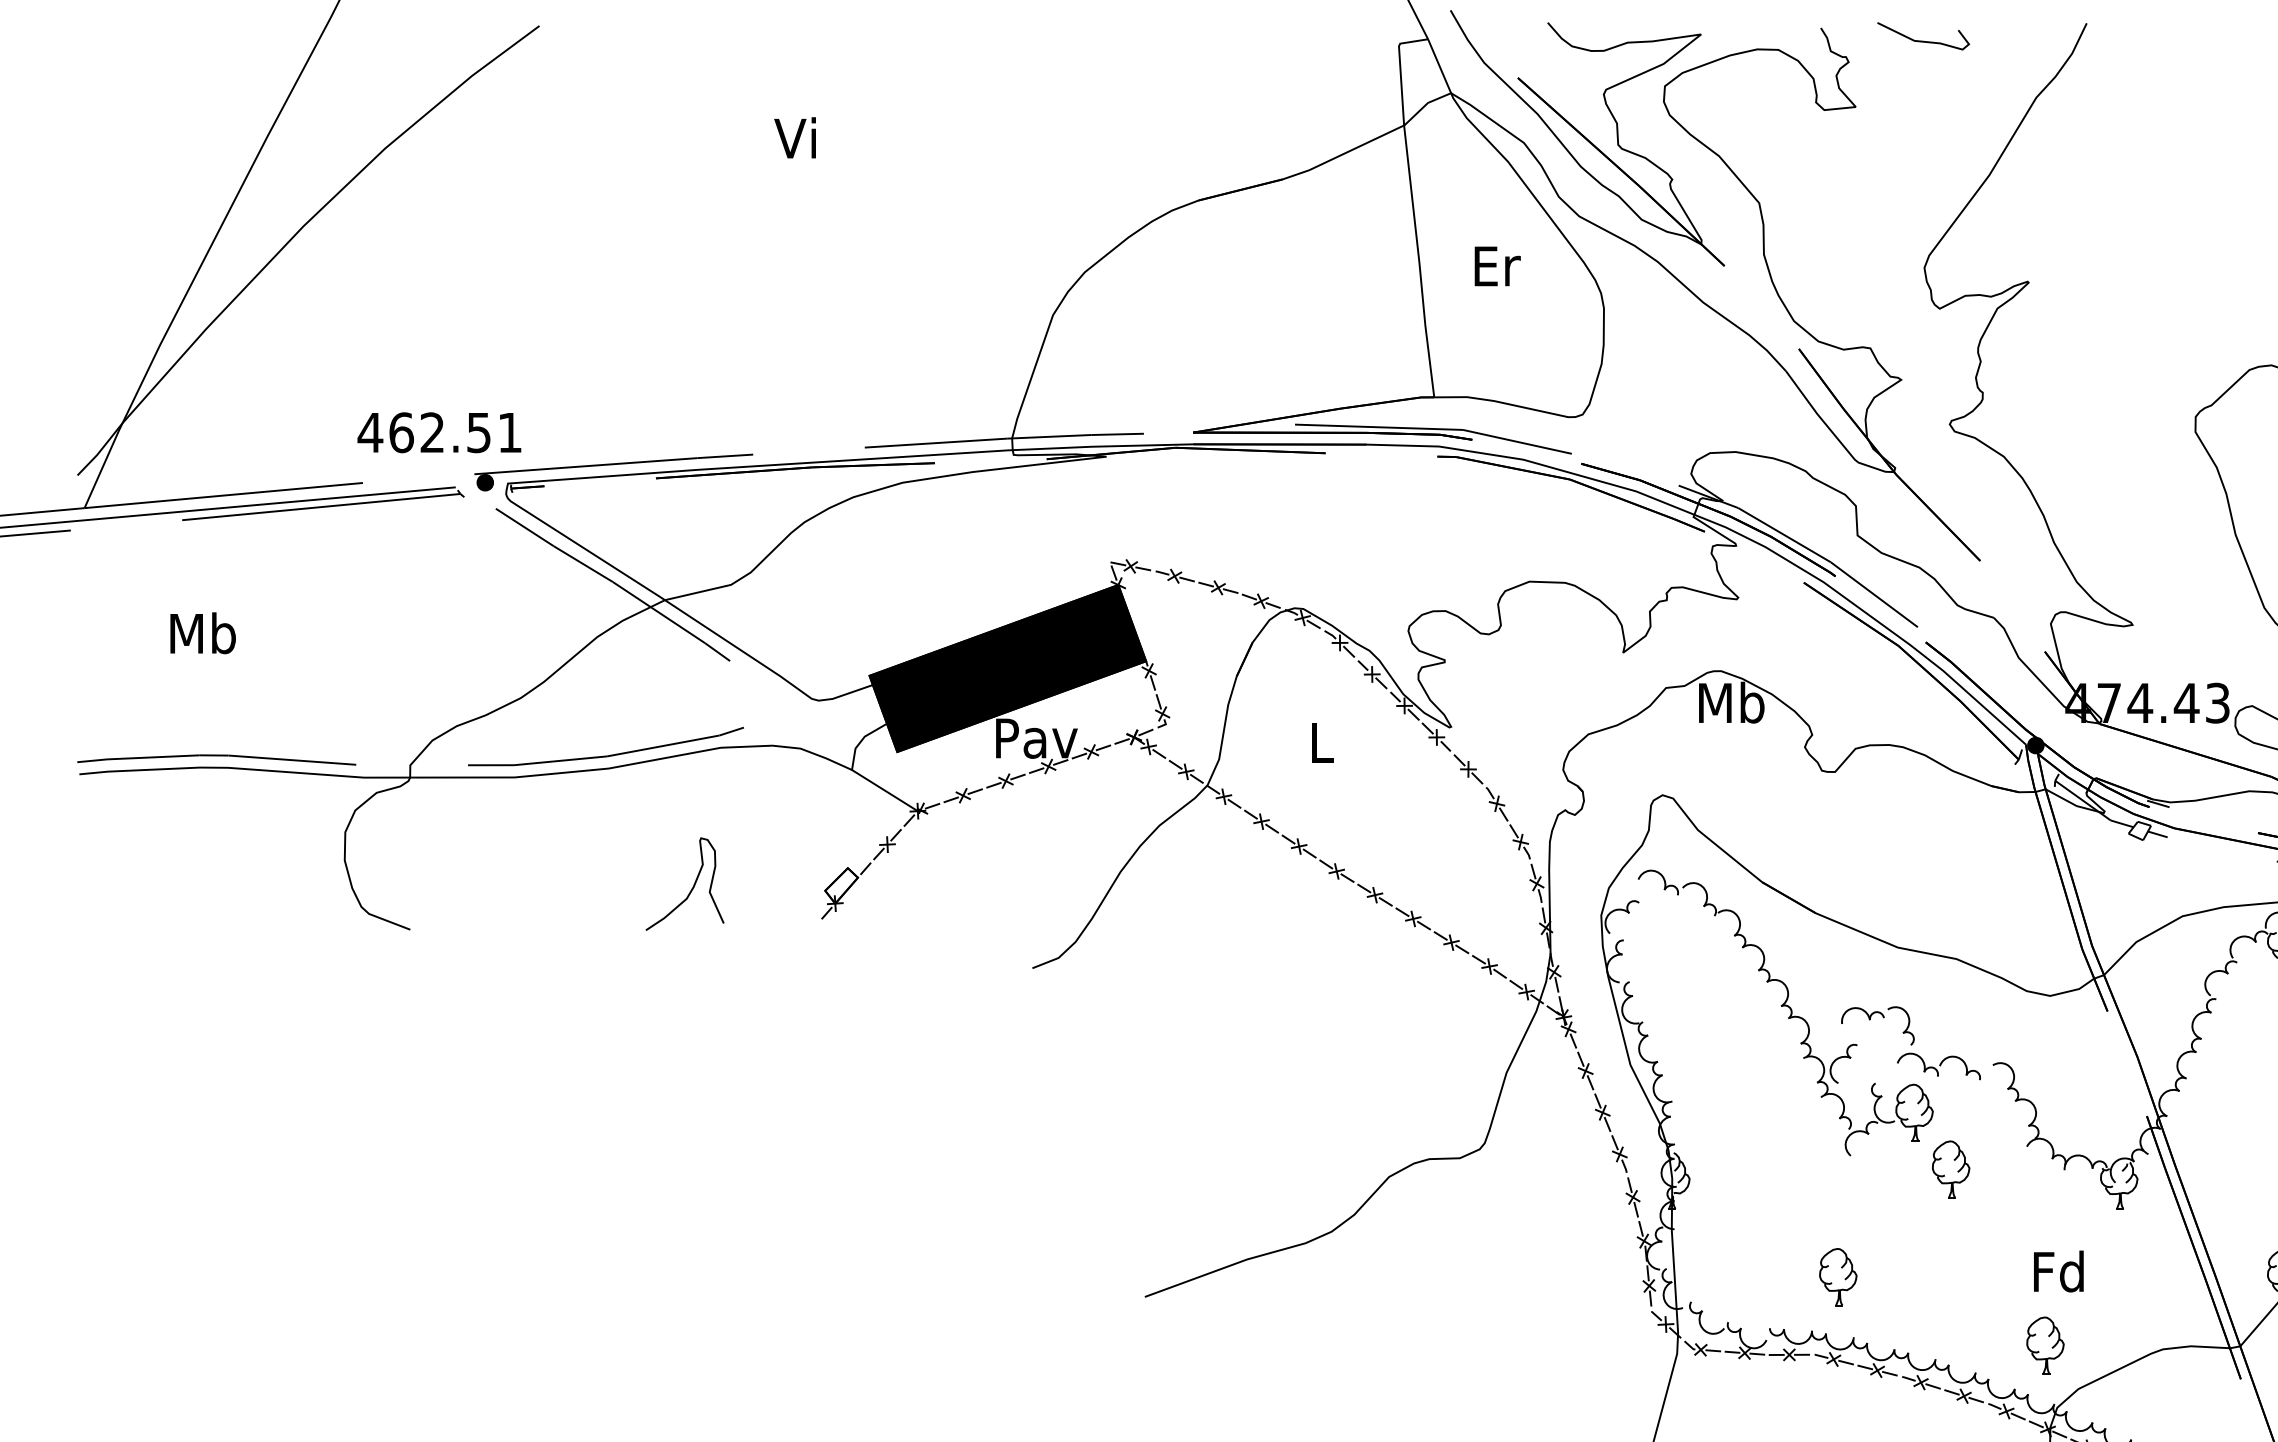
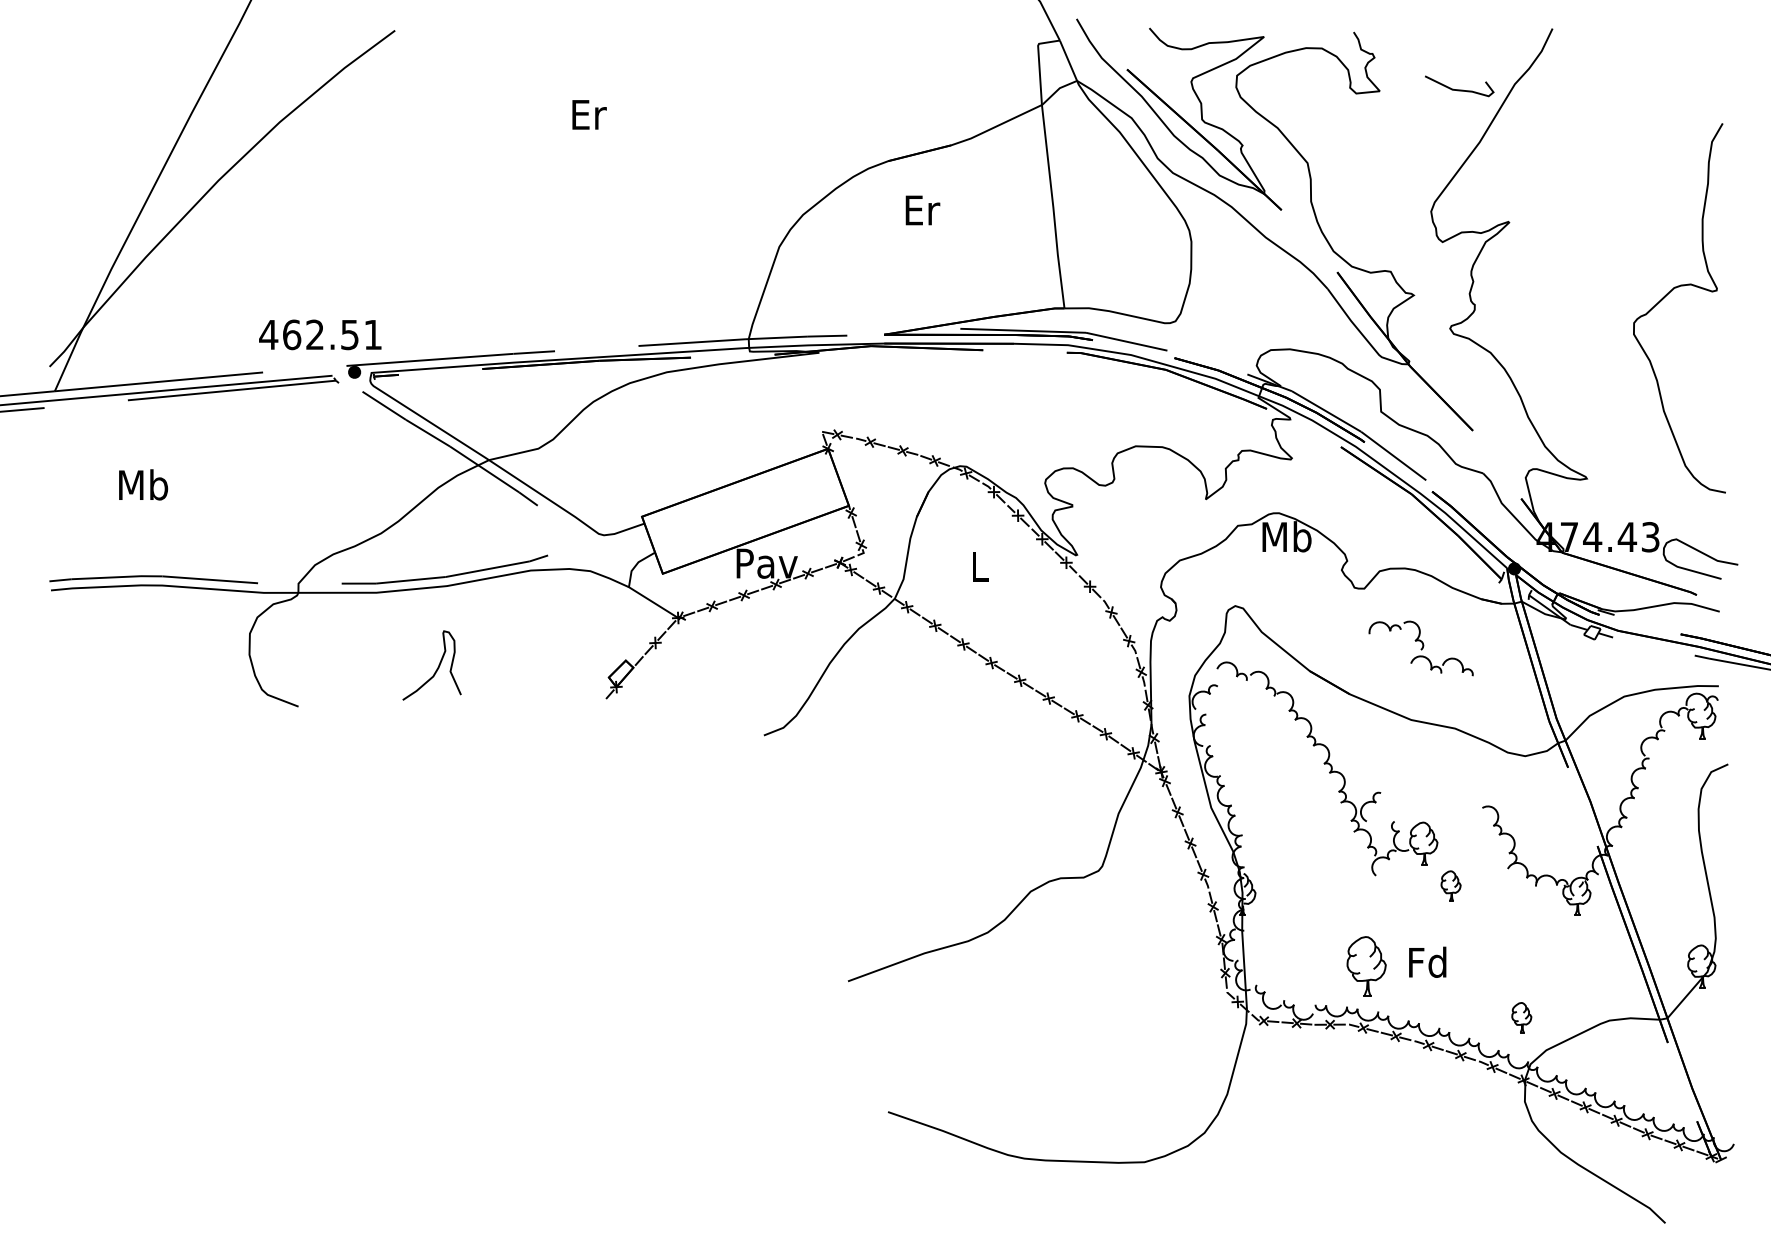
curve: (1923, 40) -> (1459, 89), moved
text: (797, 136) -> (588, 113), Vi -> Er
text: (1497, 266) -> (922, 210), moved
fill: (1007, 667) -> (745, 510), removed
curve: (692, 886) -> (437, 667), moved
part: (1910, 1043) -> (1420, 648), moved
part: (1950, 1168) -> (1450, 885), size x0.7
text: (2058, 1270) -> (1427, 961), moved
part: (1837, 1277) -> (1366, 966), size x1.4
part: (2045, 1345) -> (1521, 1017), size x0.7

